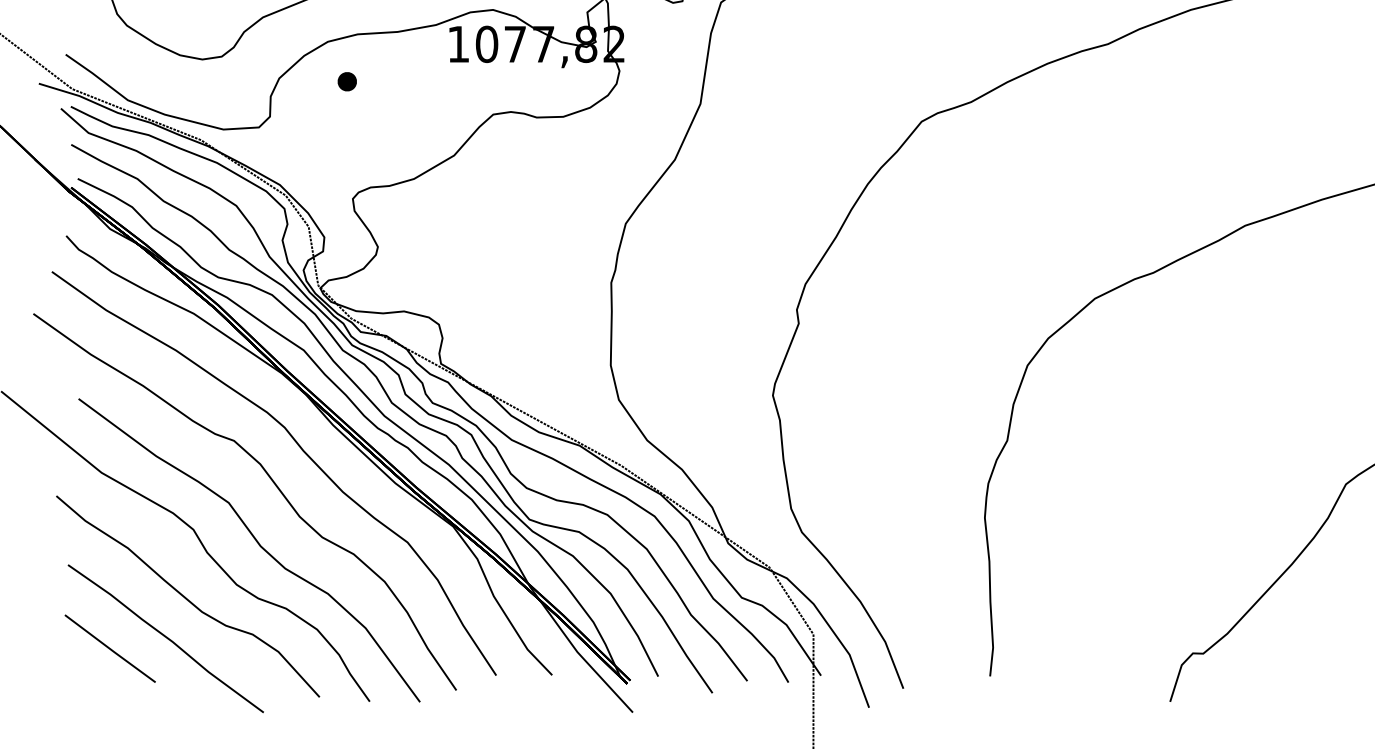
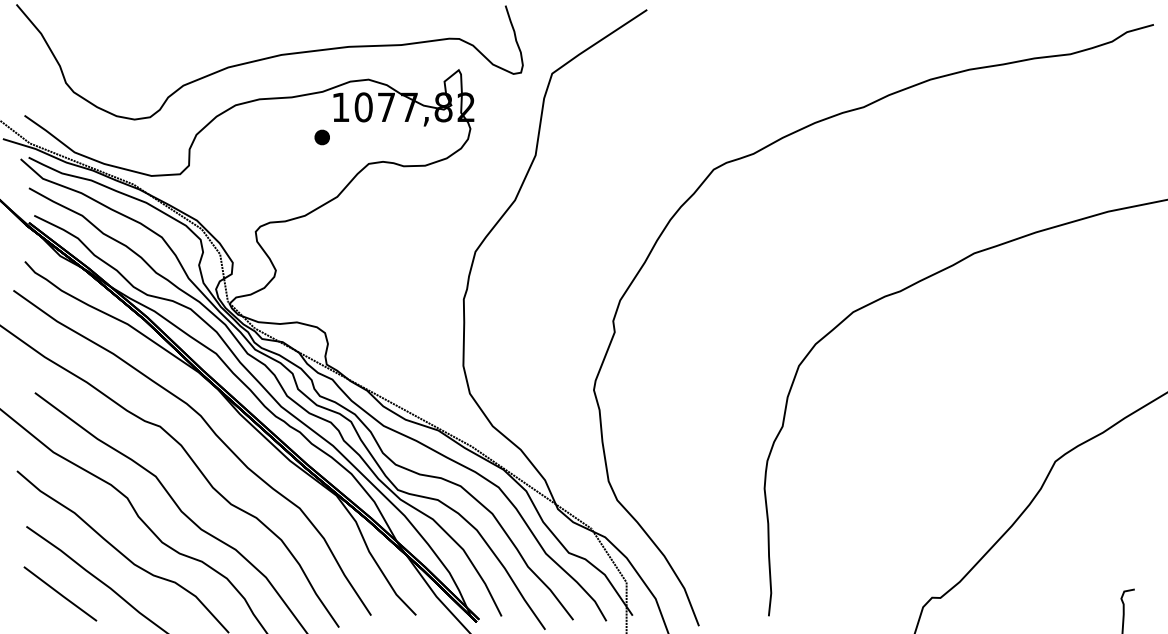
part: (346, 81) -> (321, 137), moved

